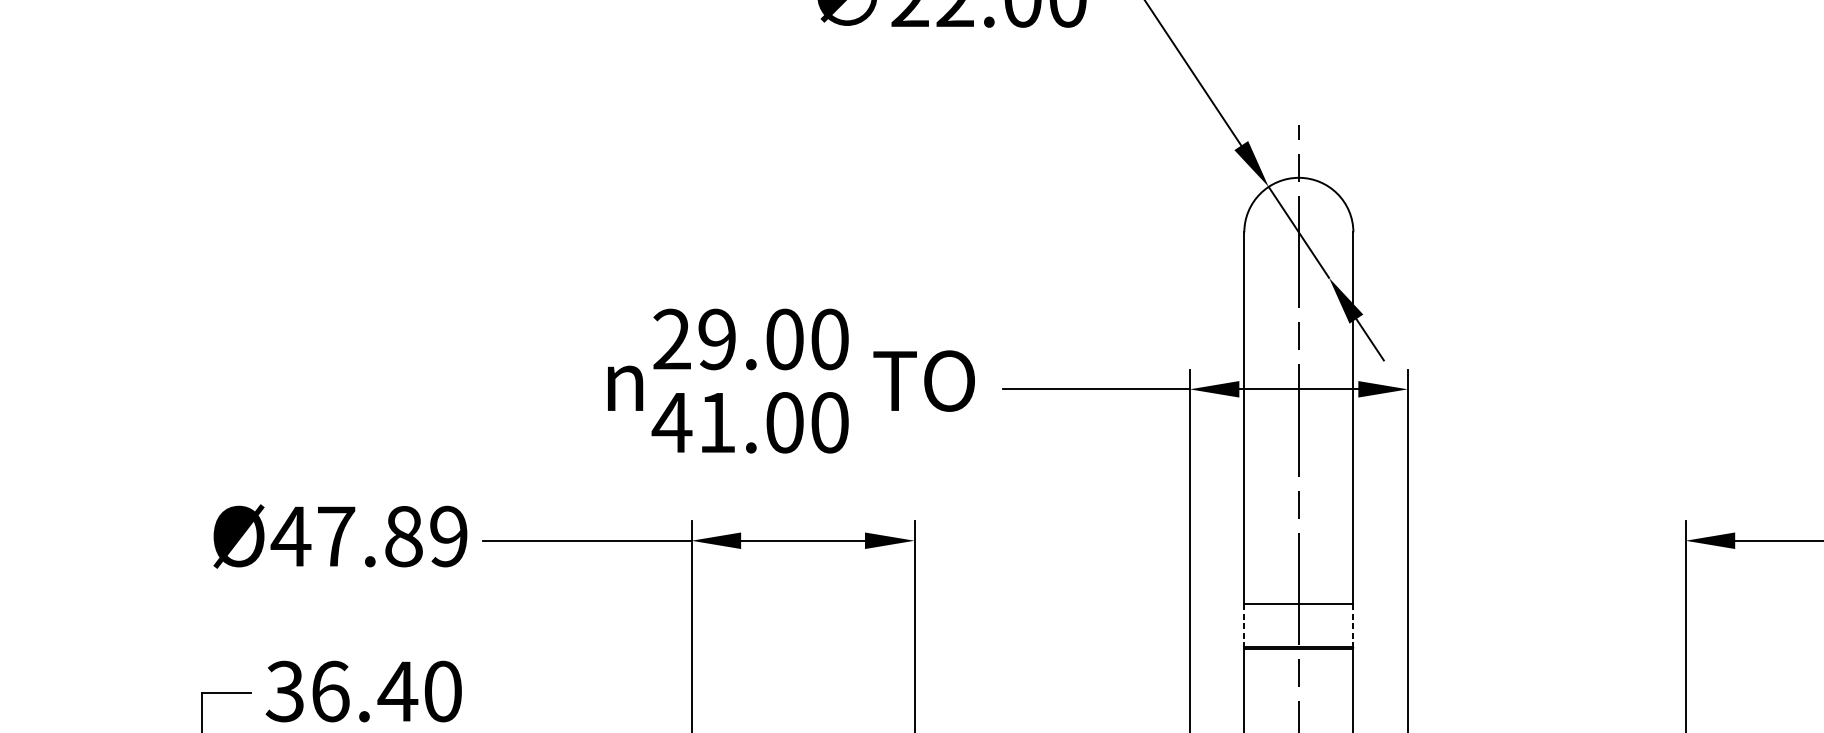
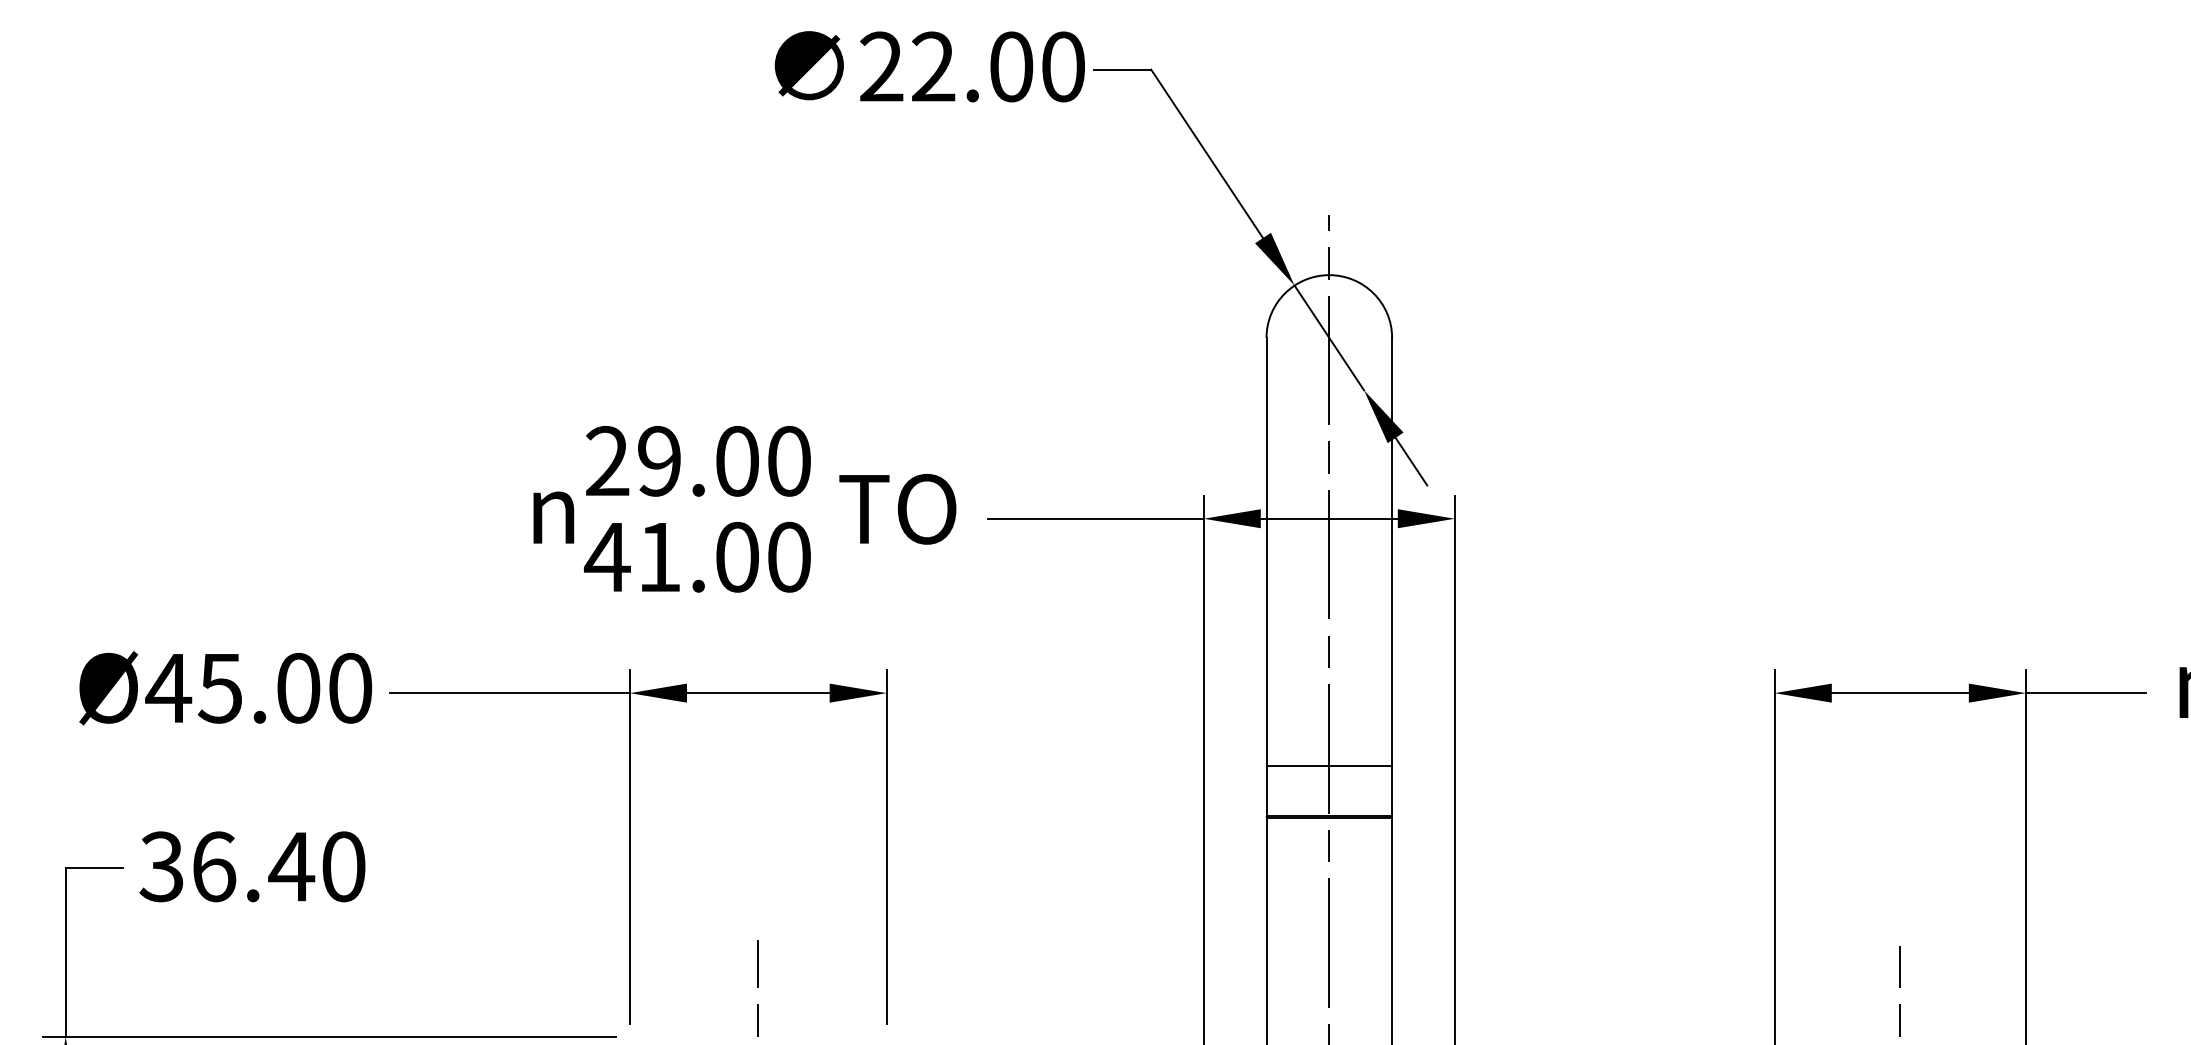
text: (391, 535) -> (284, 687), Ø47.89 -> Ø45.00
line: (1244, 626) -> (1266, 791), dashed -> solid
line: (1353, 626) -> (1392, 791), dashed -> solid

